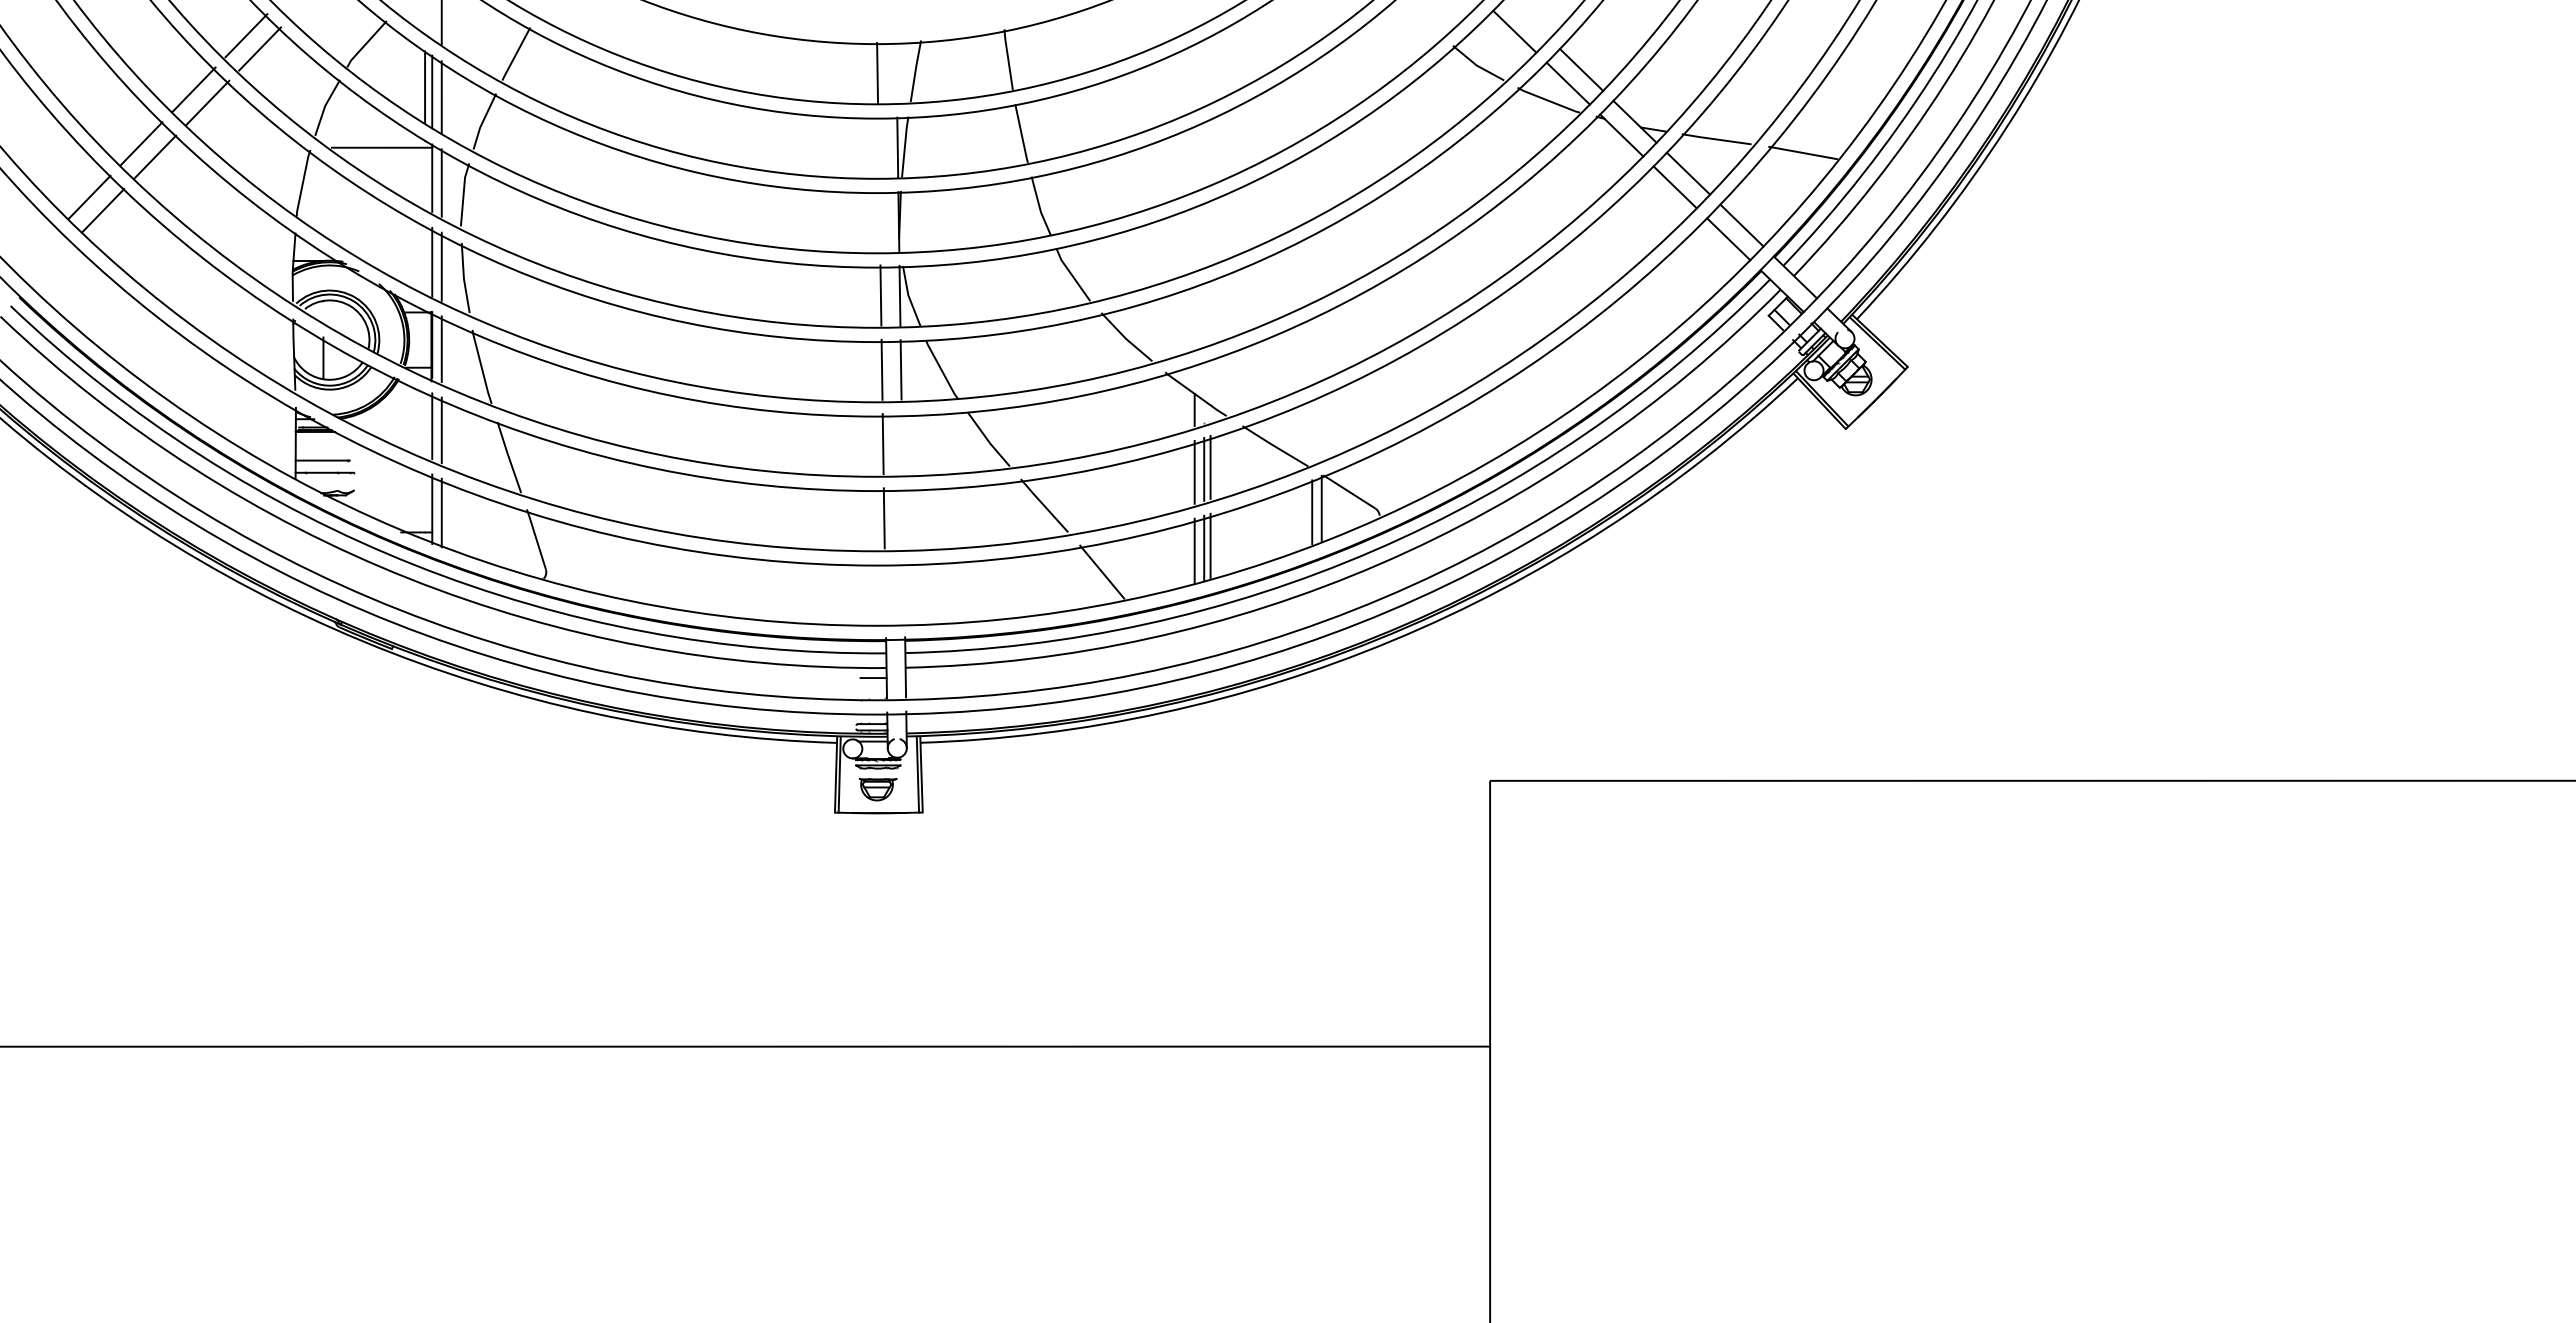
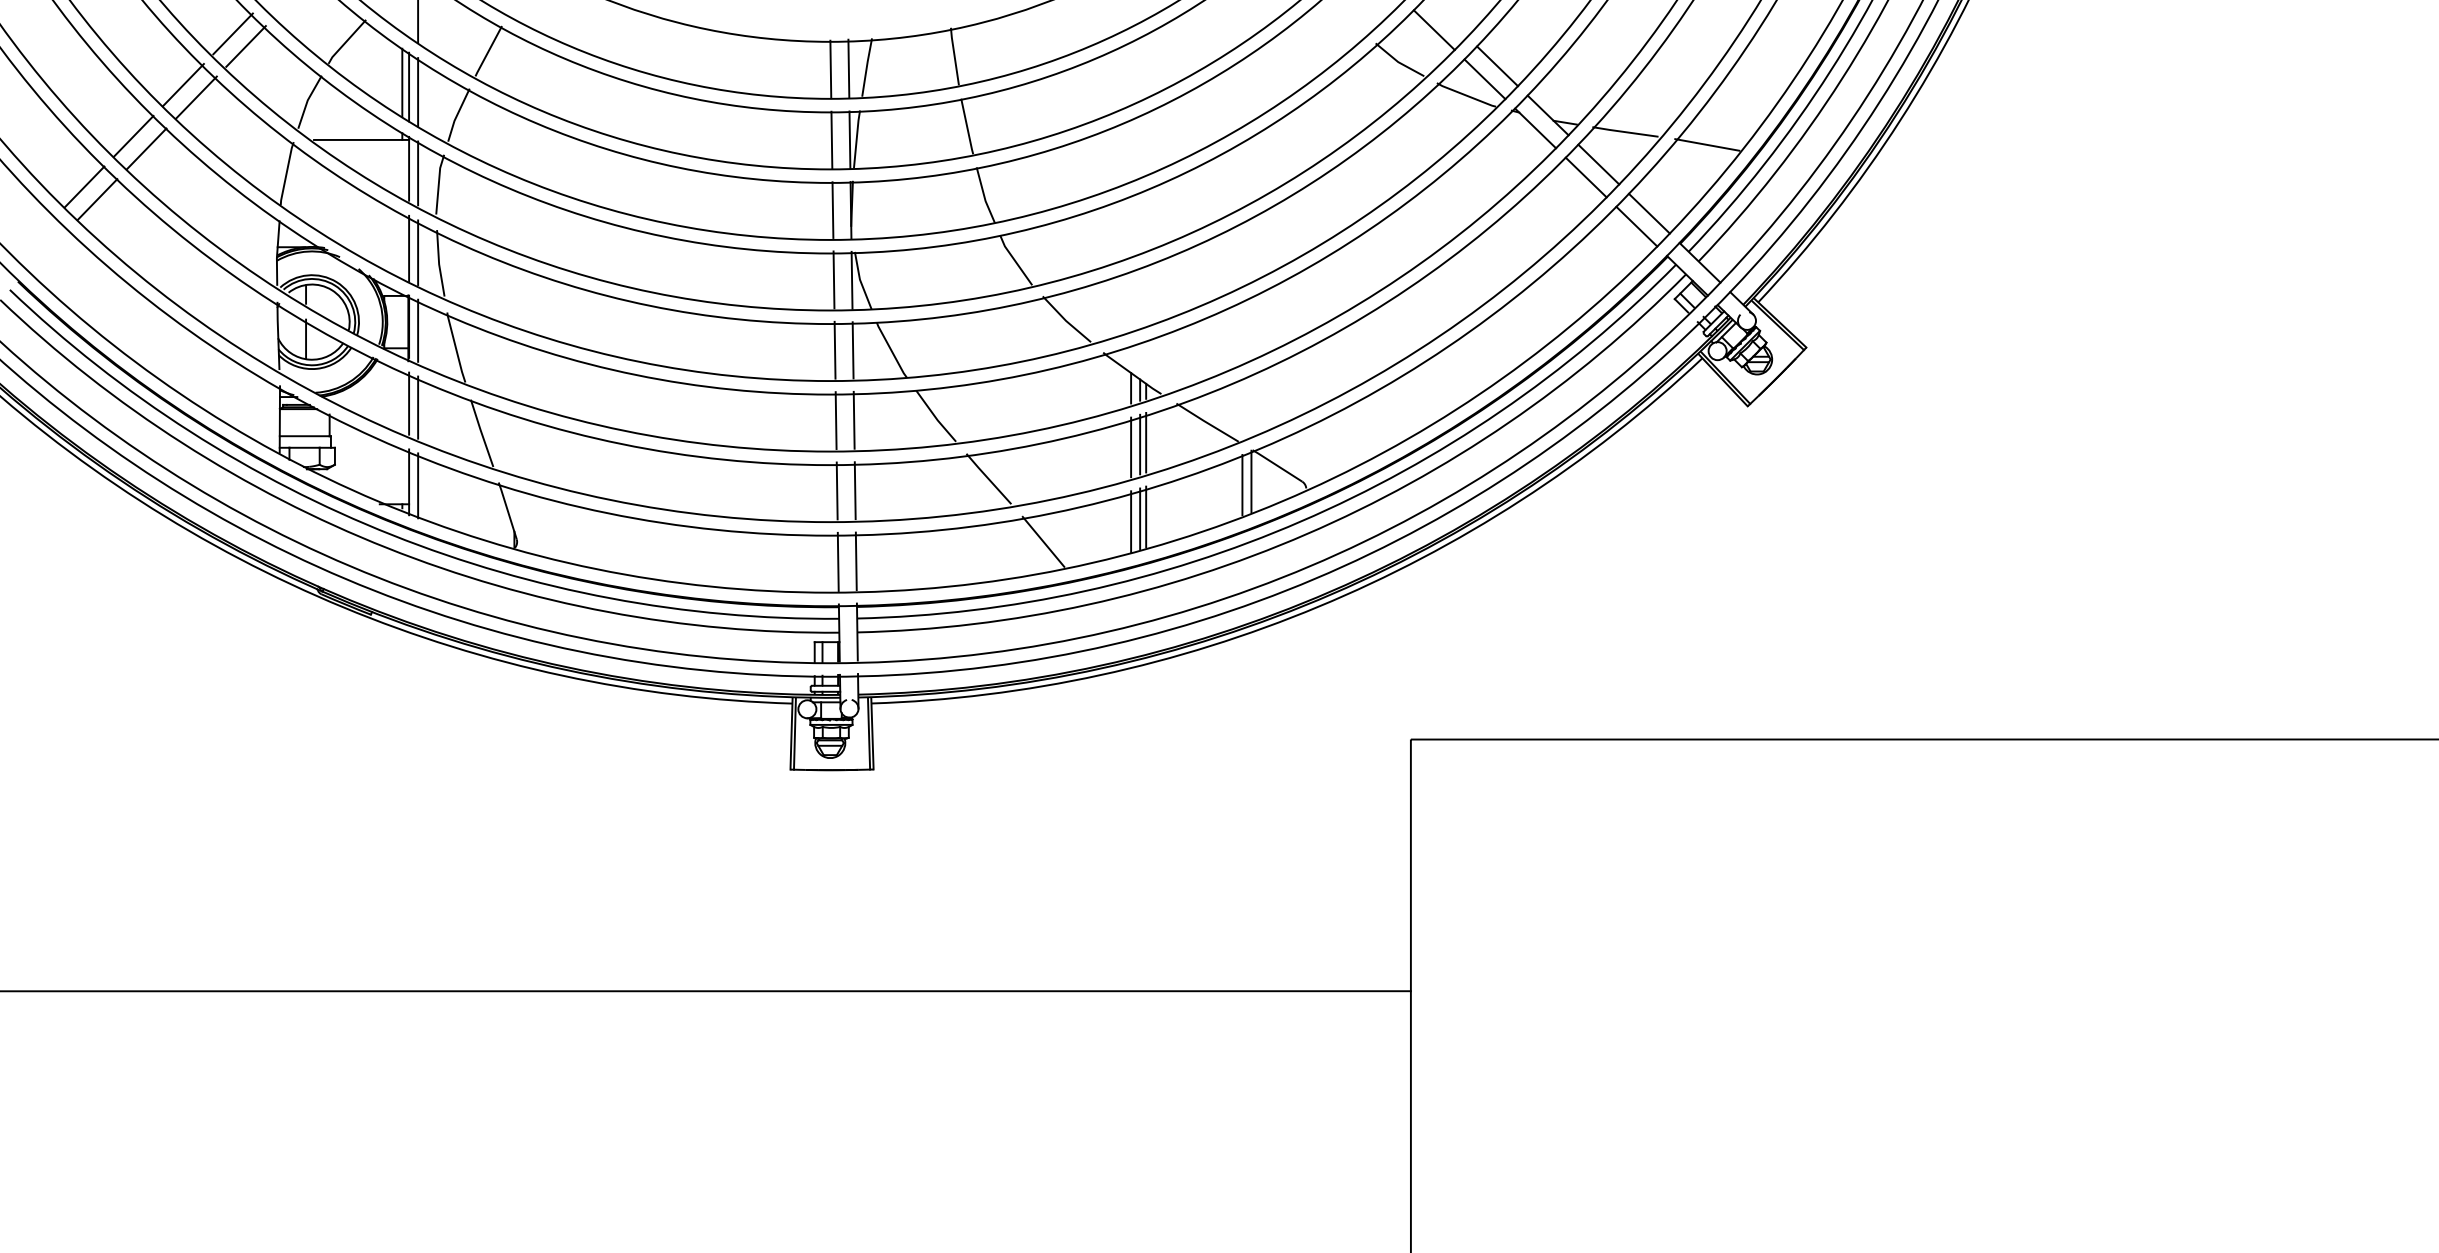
line: (896, 72) -> (848, 68), added
line: (878, 147) -> (831, 139), added
line: (879, 221) -> (832, 209), added
line: (901, 443) -> (853, 420), added
line: (902, 518) -> (854, 491), added
line: (884, 592) -> (837, 561), added
line: (904, 592) -> (856, 561), added

